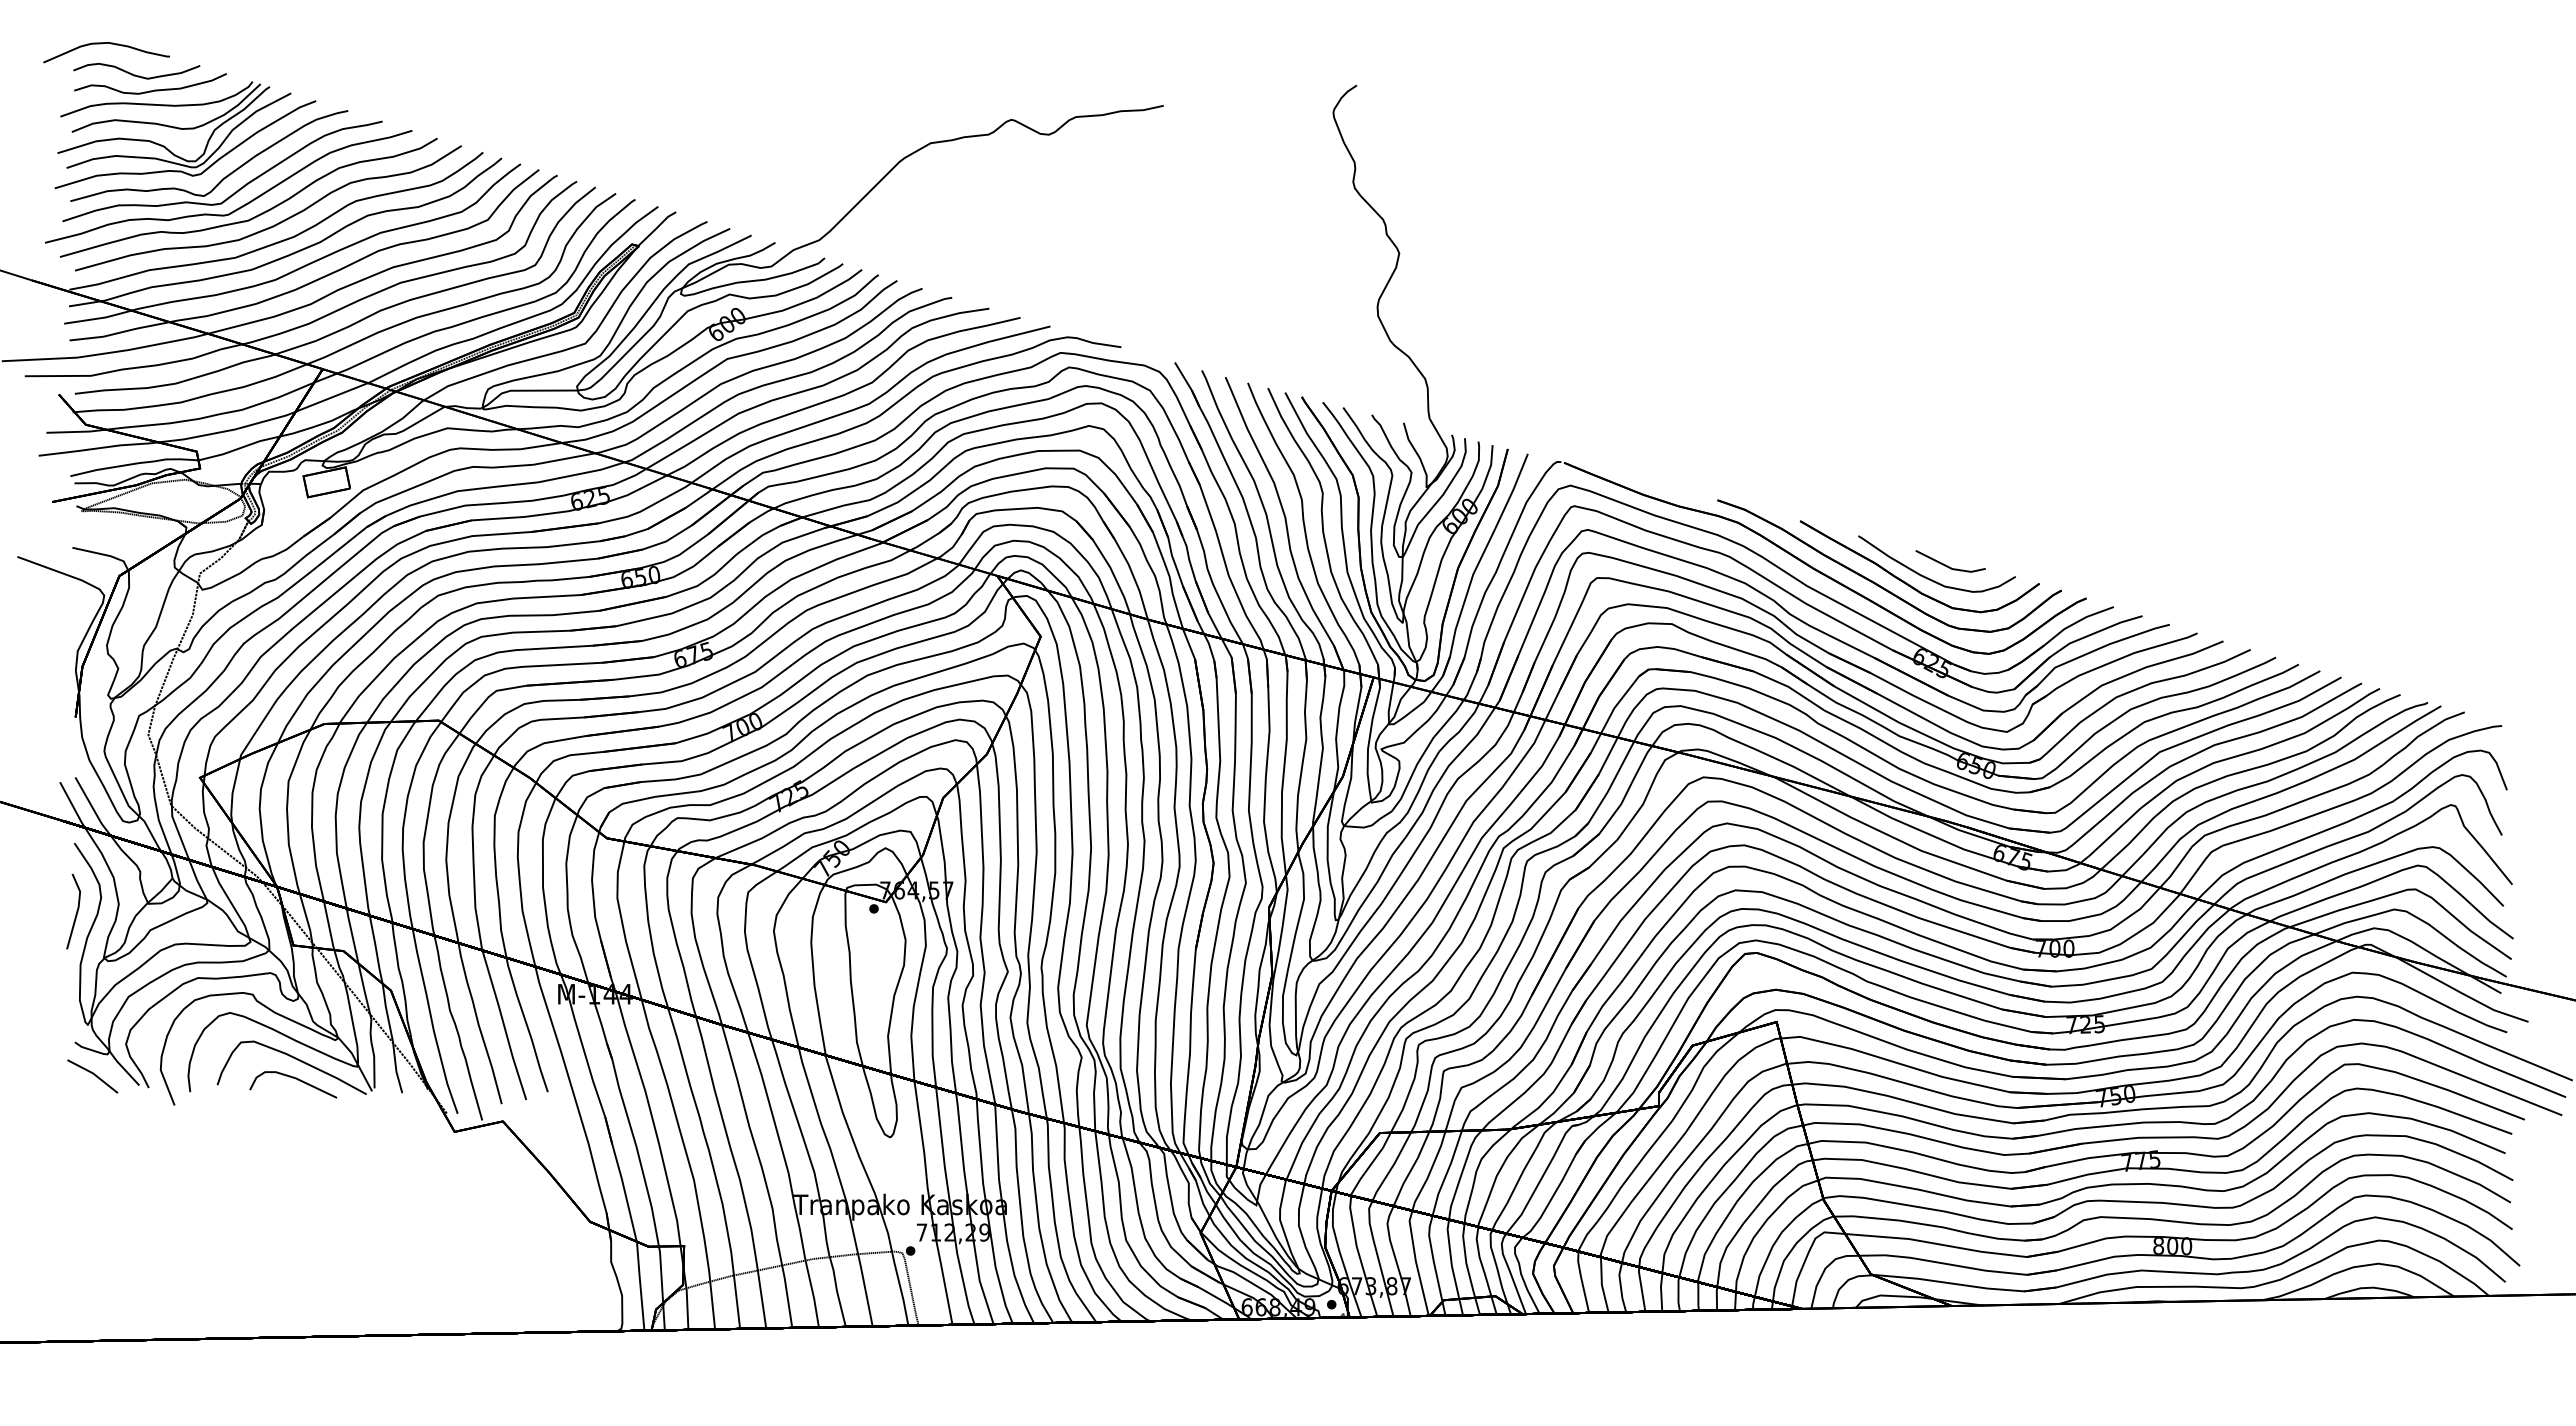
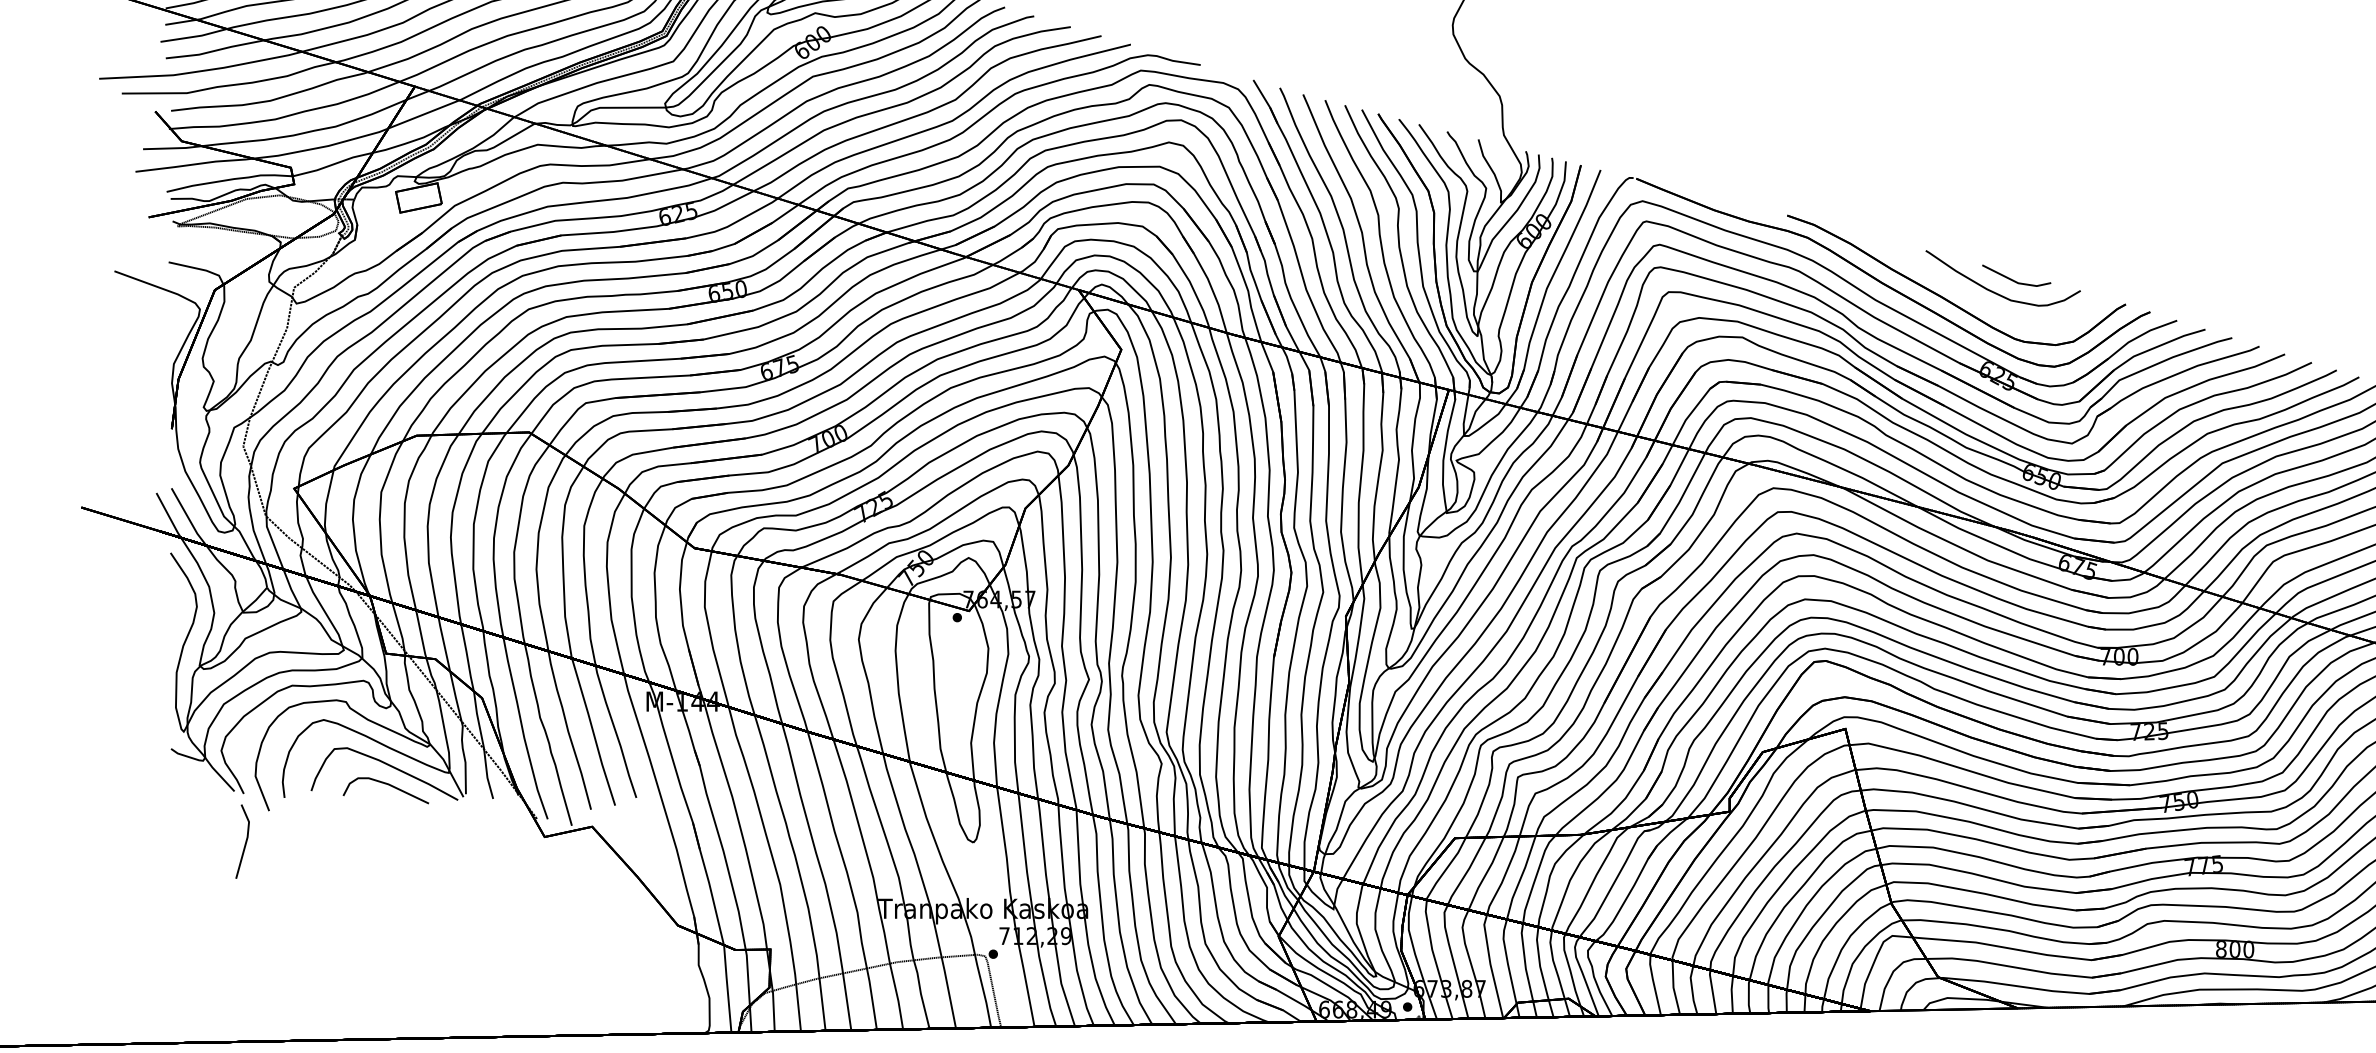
part: (1908, 583) -> (1975, 297), removed
line: (76, 911) -> (245, 841), moved
line: (92, 1074) -> (188, 780), removed

